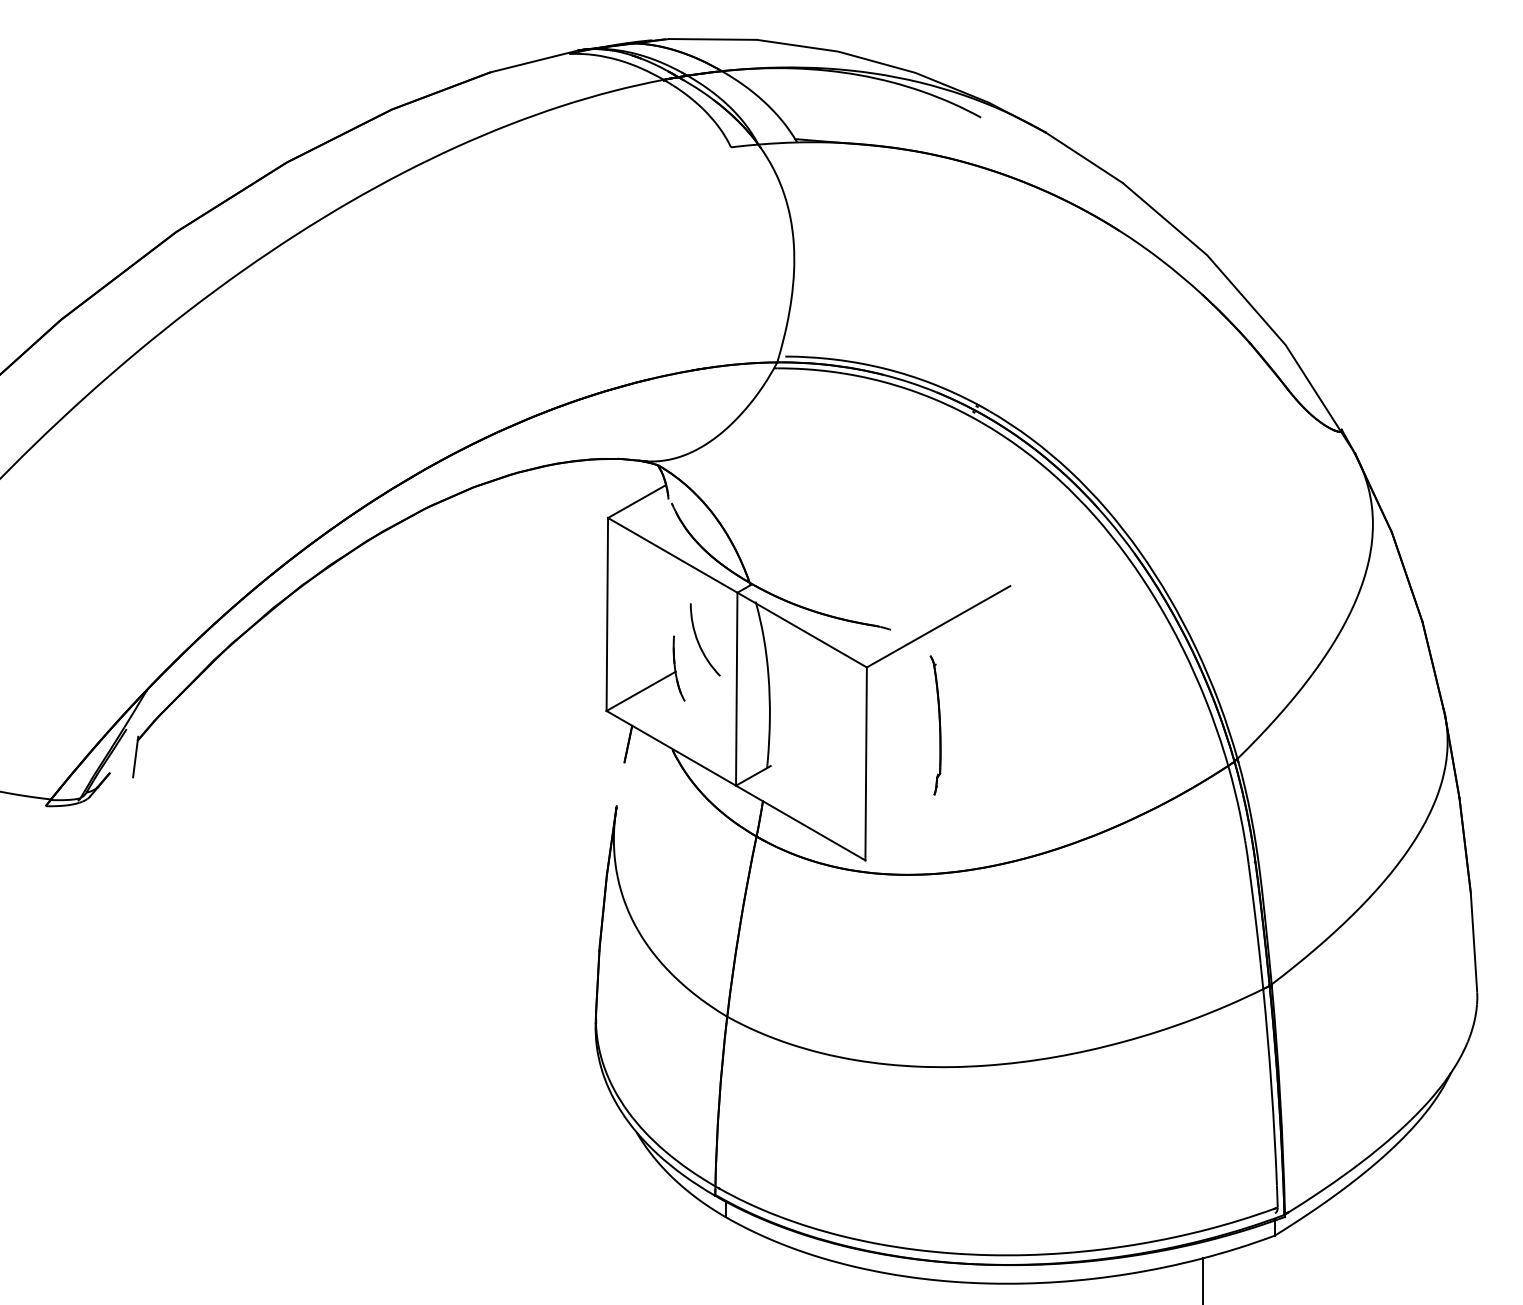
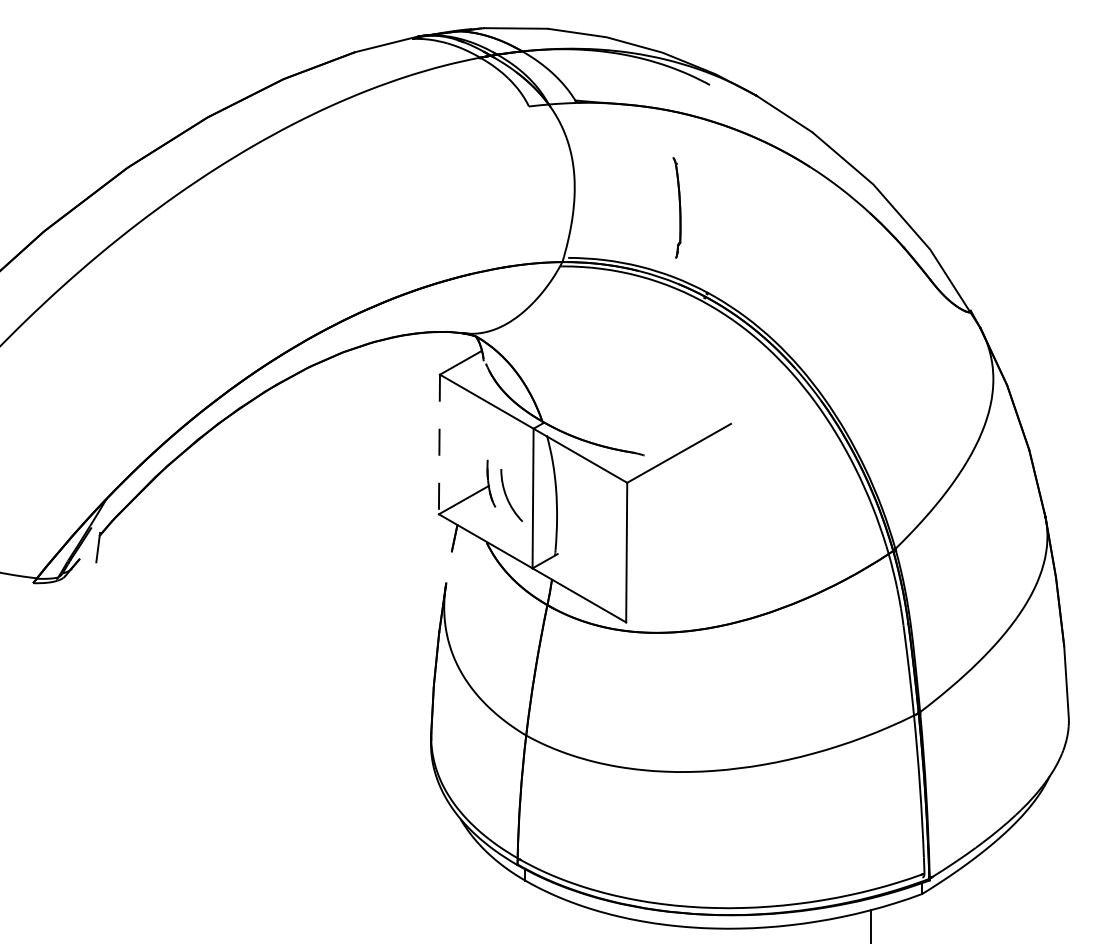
line: (607, 614) -> (439, 444), solid -> dashed
arc: (699, 642) -> (507, 497), moved
part: (935, 725) -> (676, 207), moved

